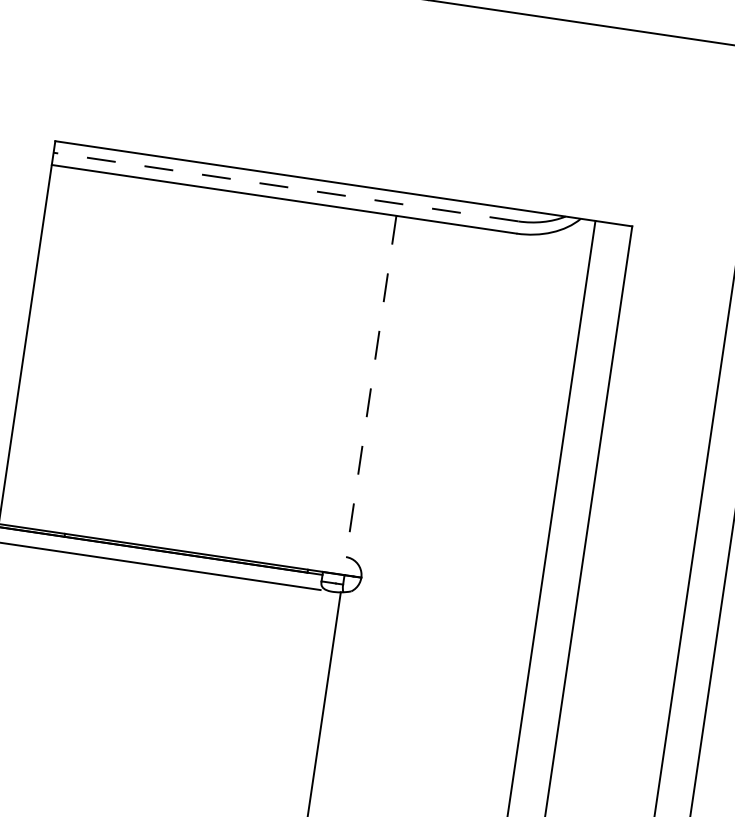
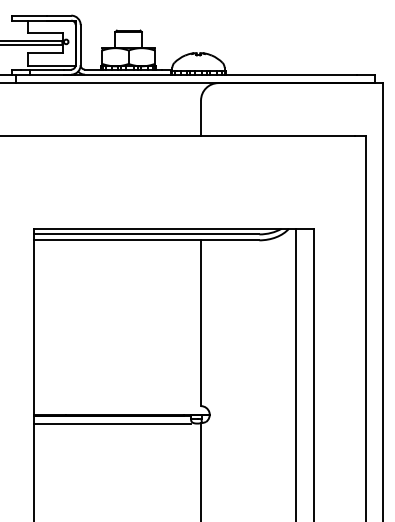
line: (285, 187) -> (146, 234), dashed -> solid
line: (372, 387) -> (201, 323), dashed -> solid

